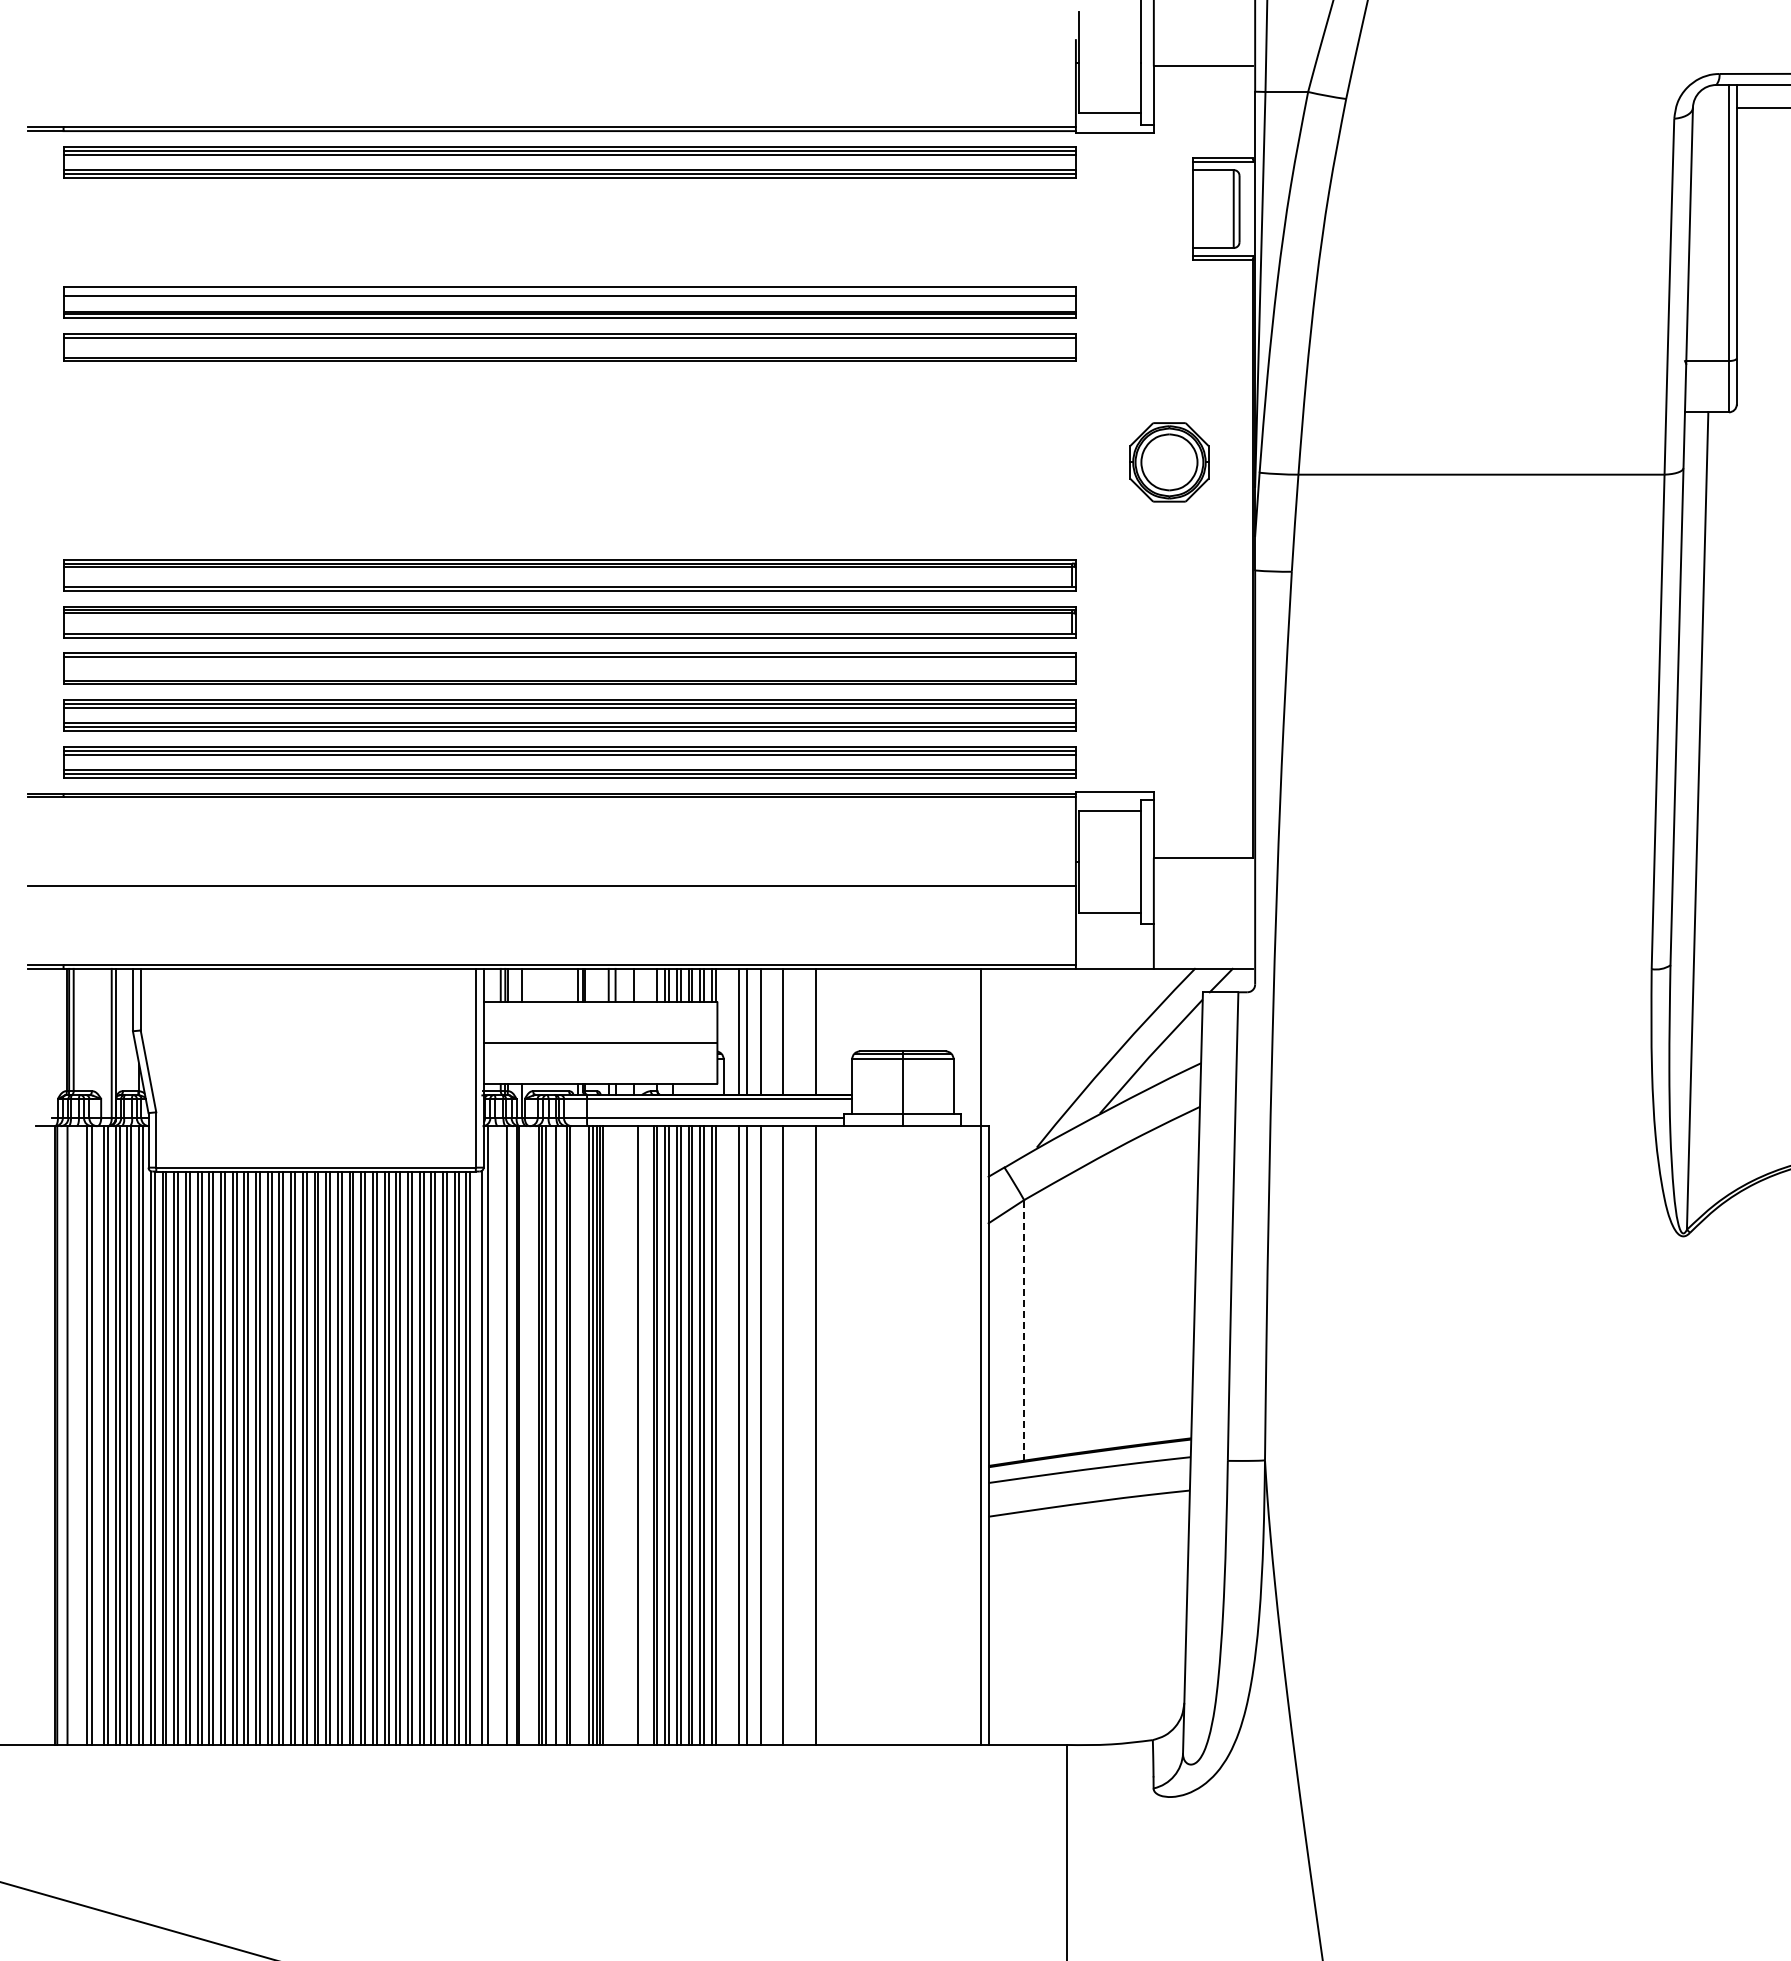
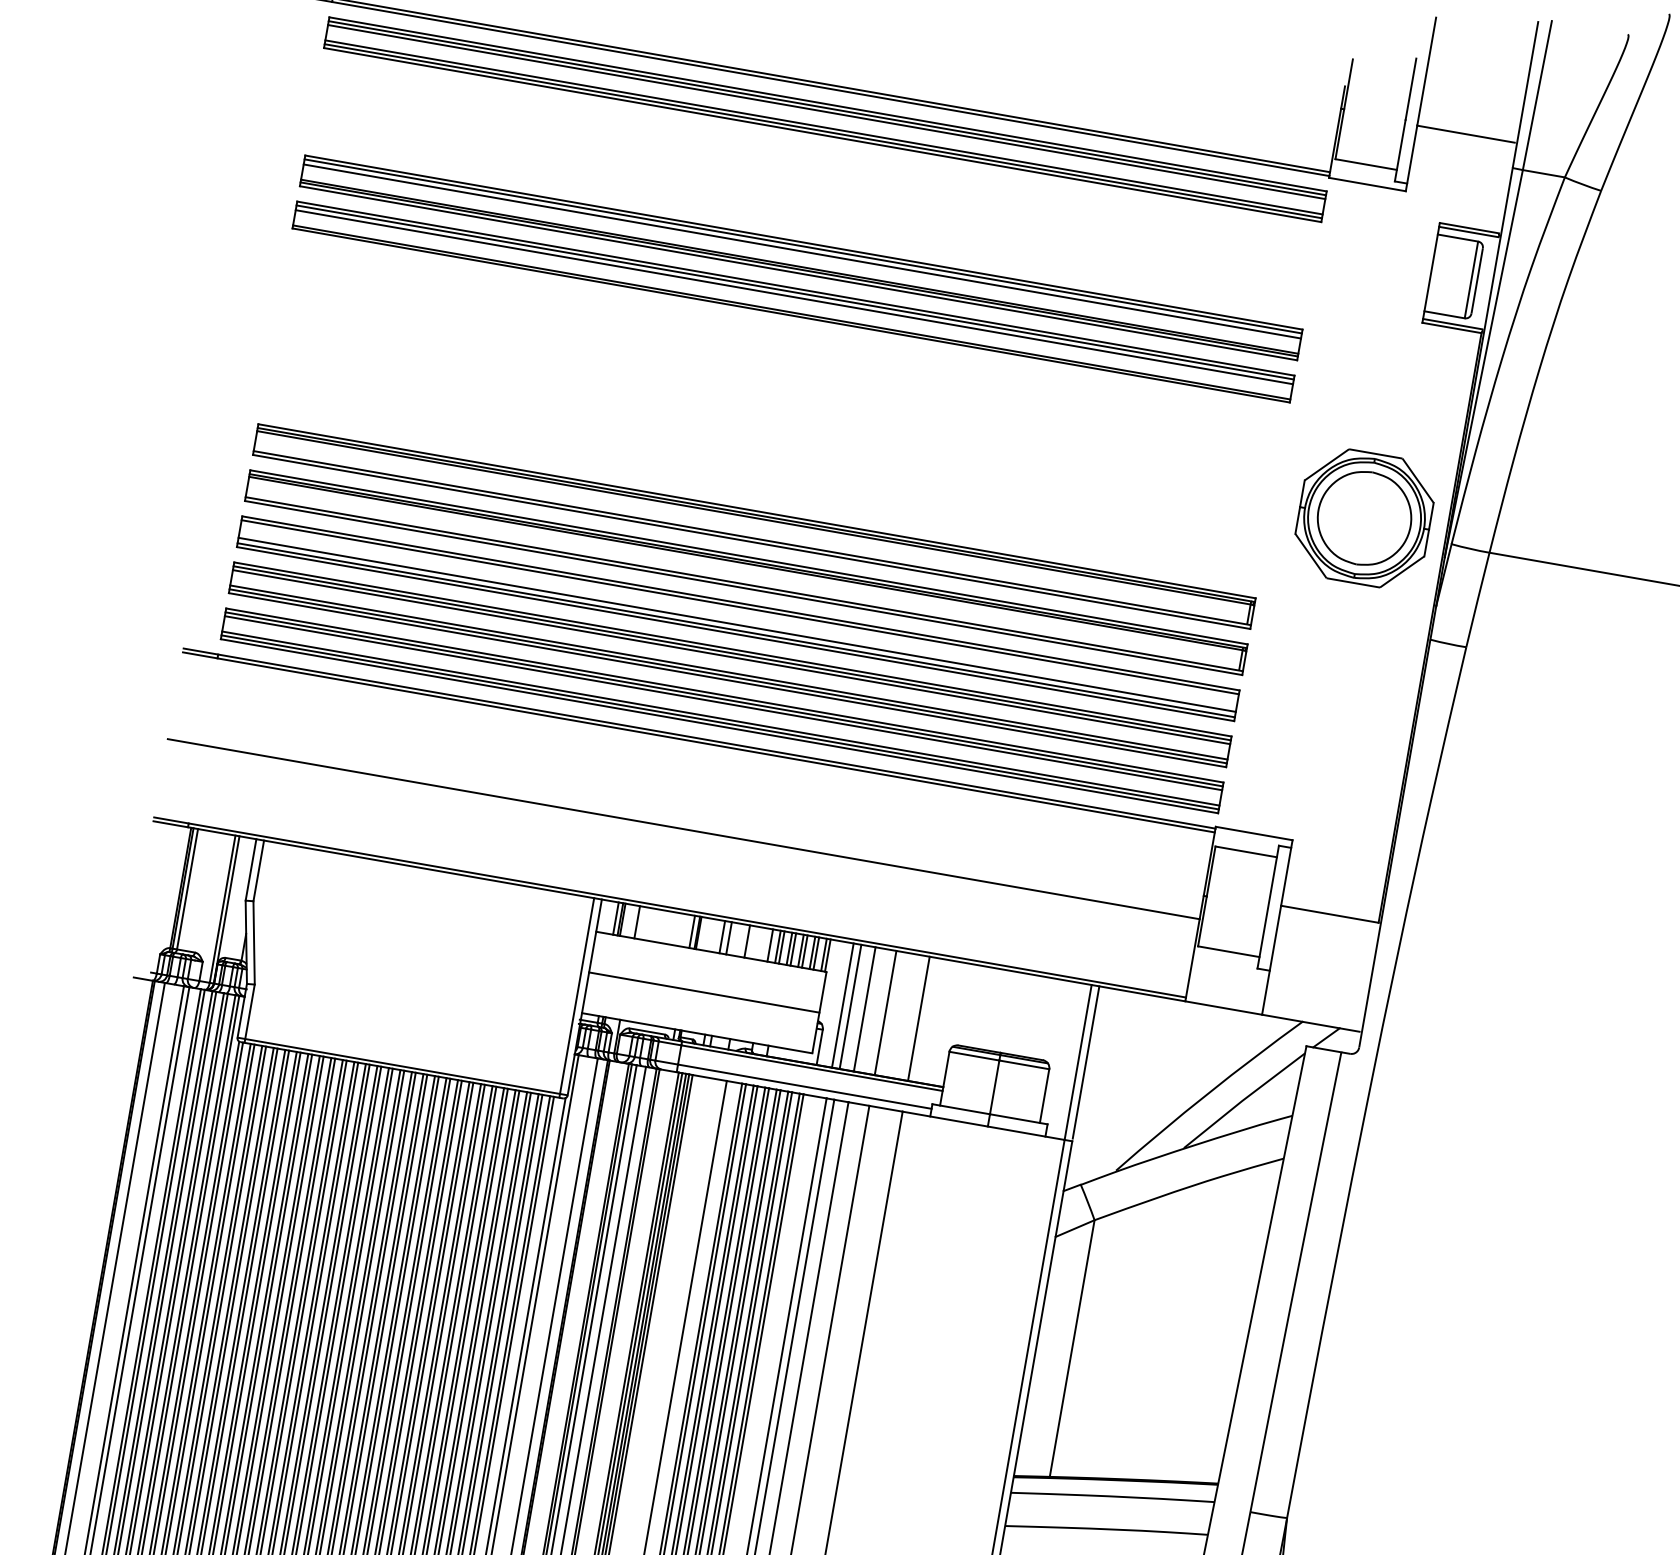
line: (569, 290) -> (803, 245), added
line: (569, 342) -> (794, 297), added
part: (1169, 462) -> (1364, 518), size x1.67
line: (569, 675) -> (736, 625), added
line: (988, 1045) -> (1086, 1061), added
line: (1024, 1329) -> (1072, 1347), dashed -> solid

